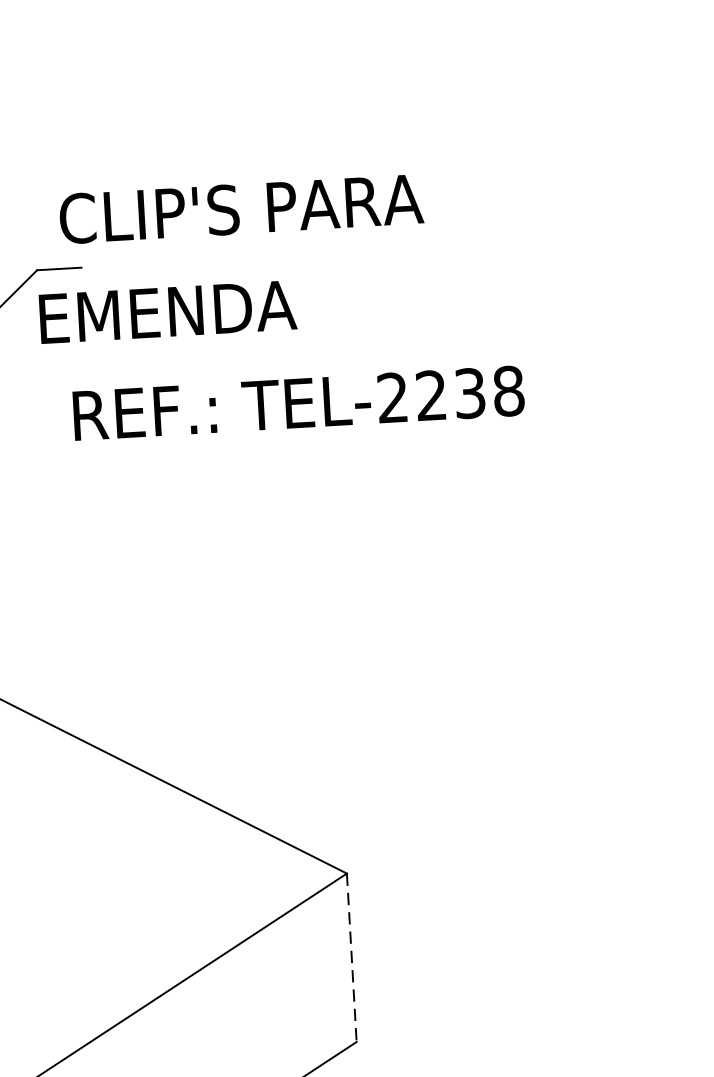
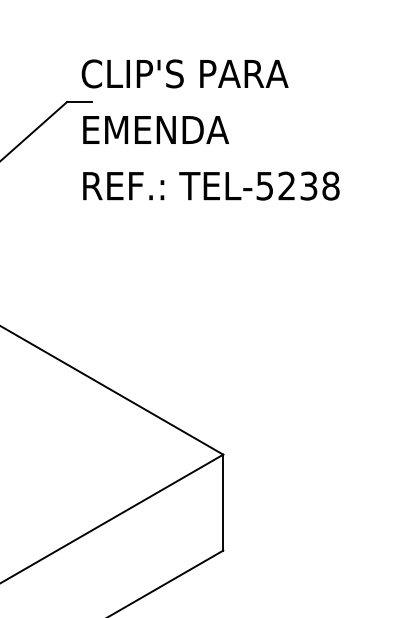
text: (168, 311) -> (156, 129), moved
text: (392, 396) -> (264, 185), TEL-2238 -> TEL-5238
line: (352, 957) -> (223, 502), dashed -> solid

